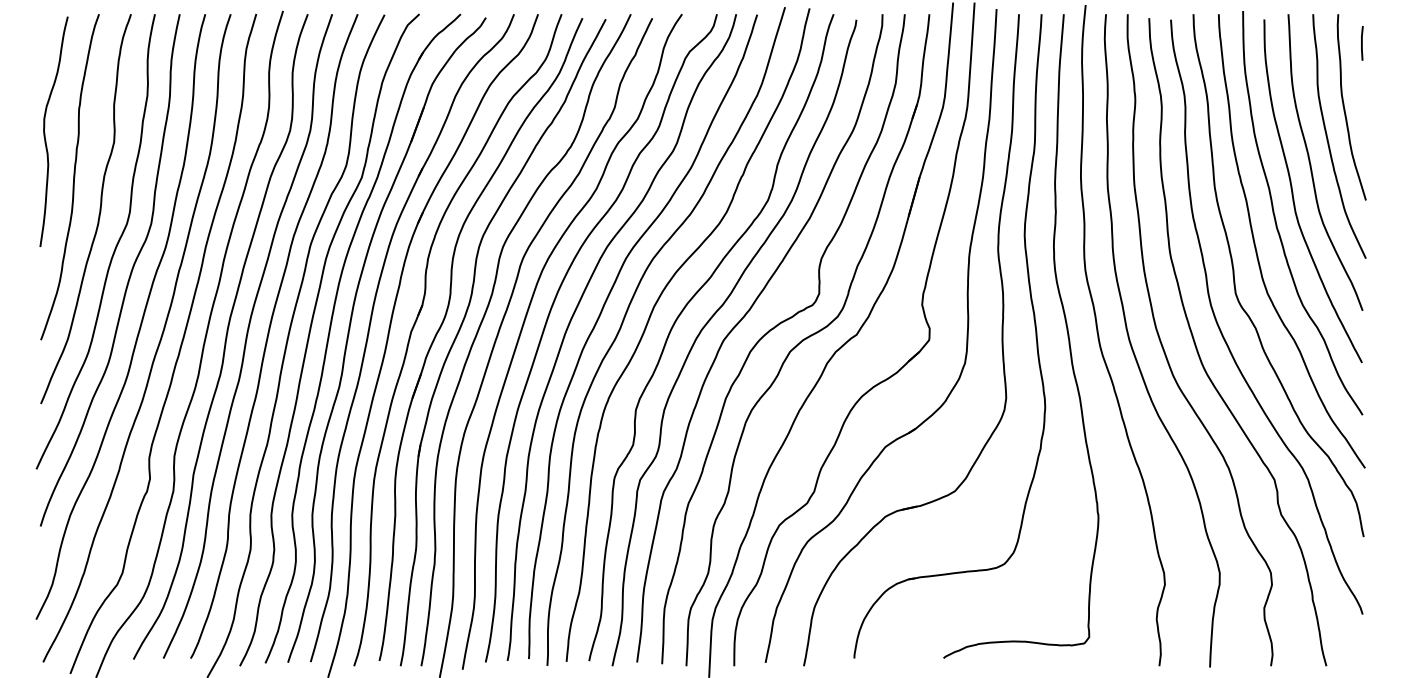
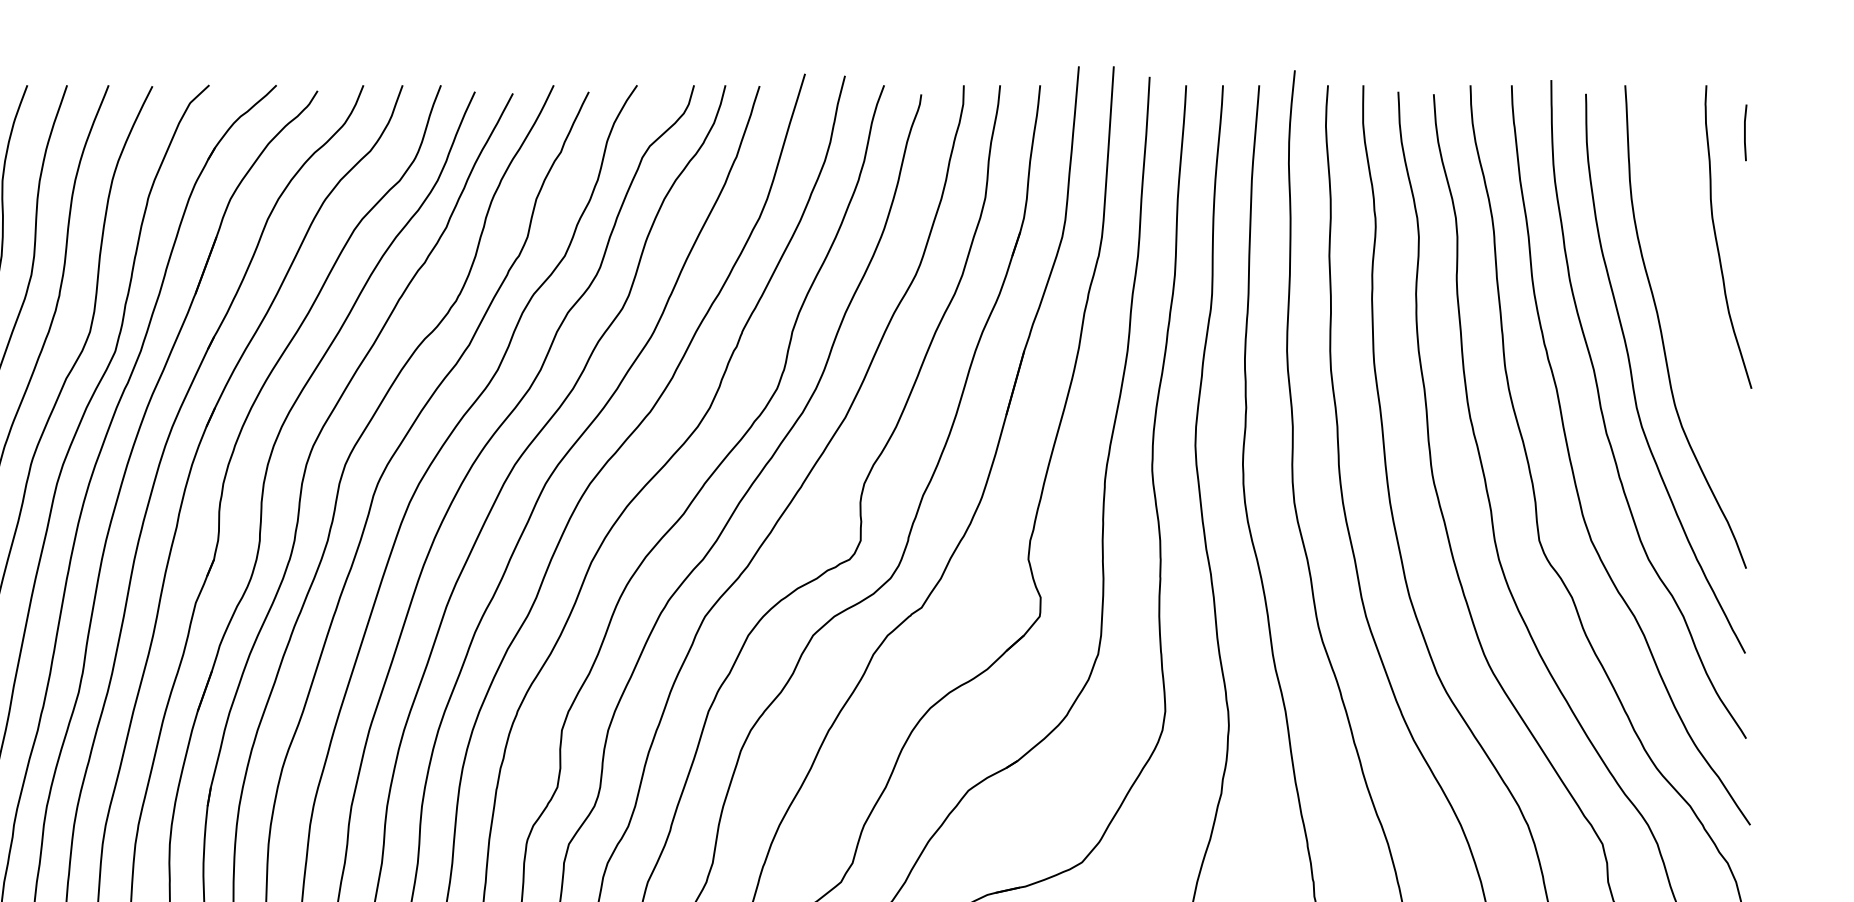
curve: (1328, 138) -> (1690, 287), removed

